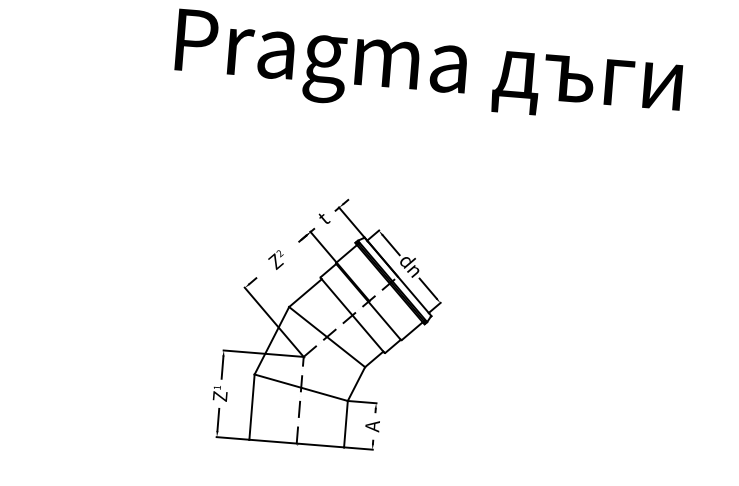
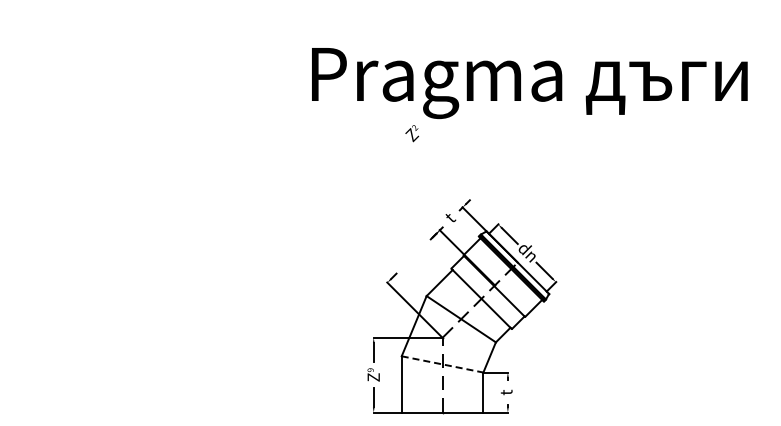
text: (276, 259) -> (412, 133), moved
text: (217, 386) -> (370, 369), 1 -> 9
line: (301, 387) -> (442, 364), solid -> dashed
text: (372, 426) -> (506, 392), A -> t

